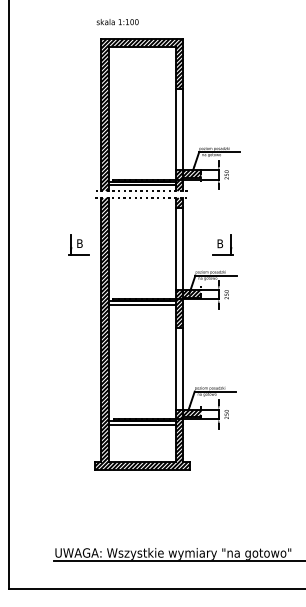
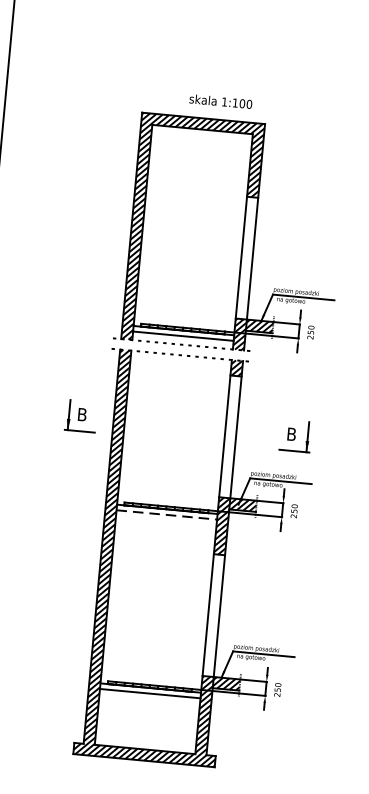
text: (117, 22) -> (220, 102), moved
line: (142, 305) -> (167, 515), solid -> dashed

